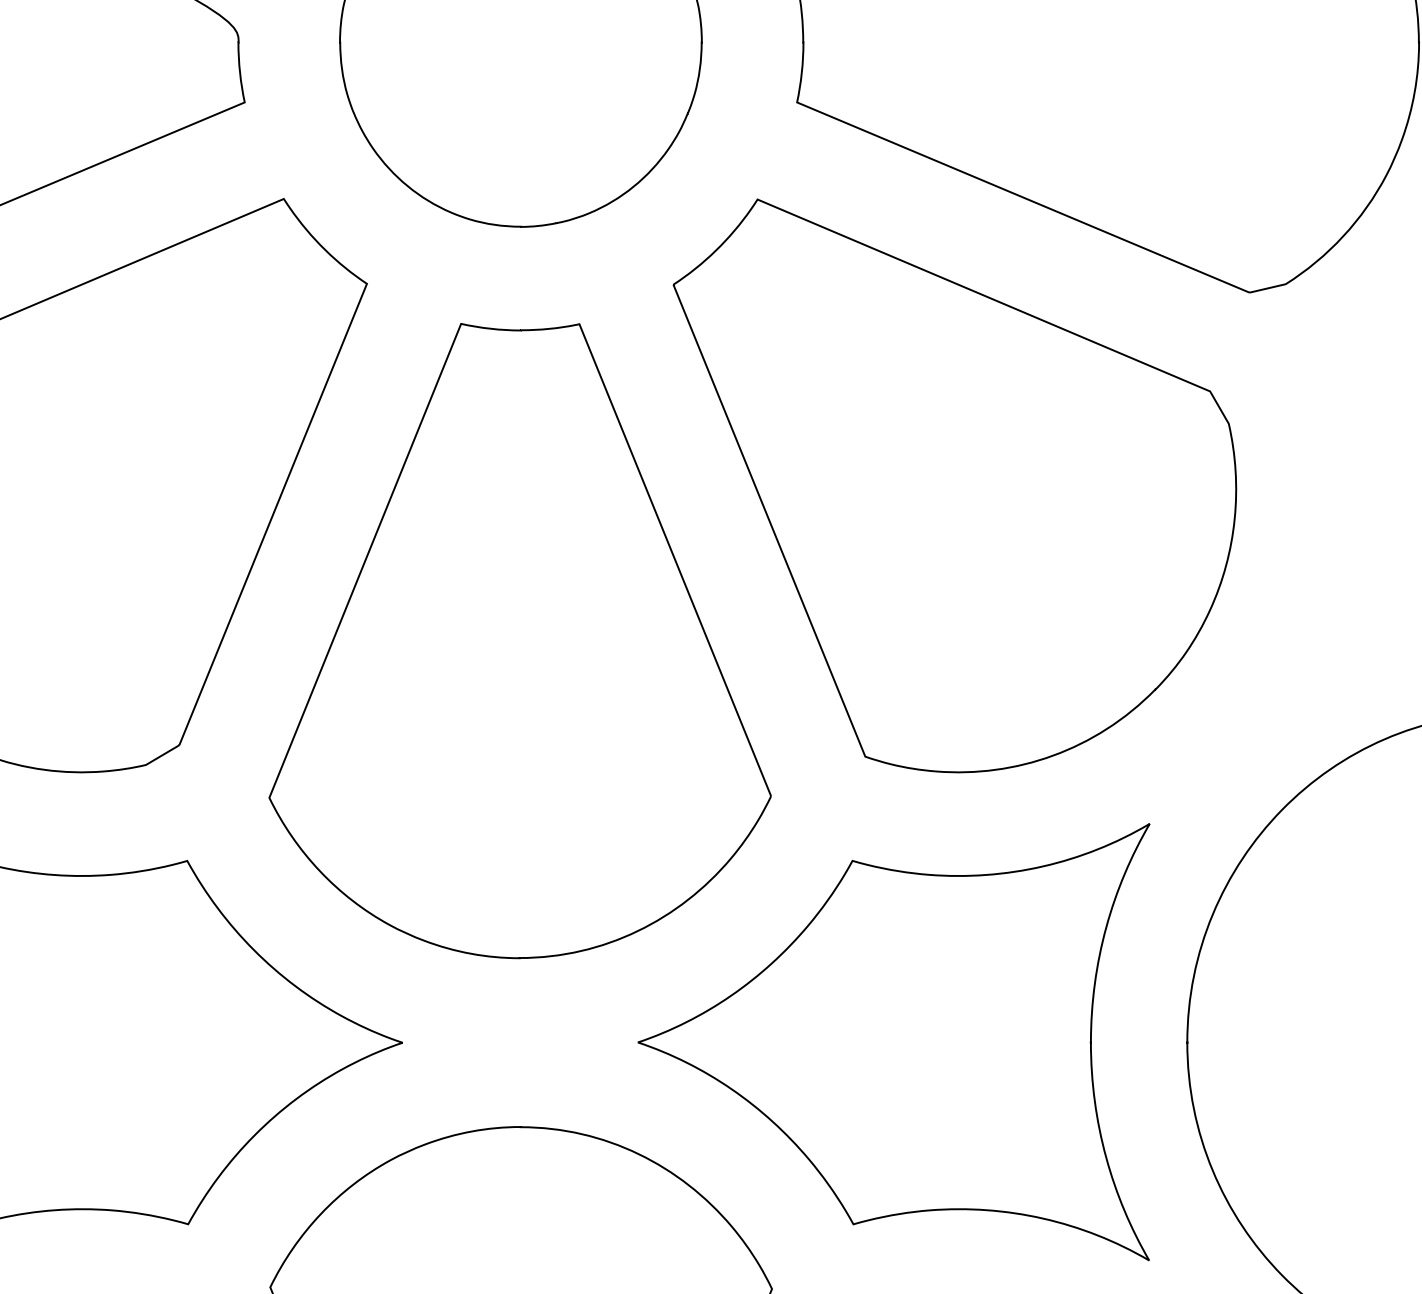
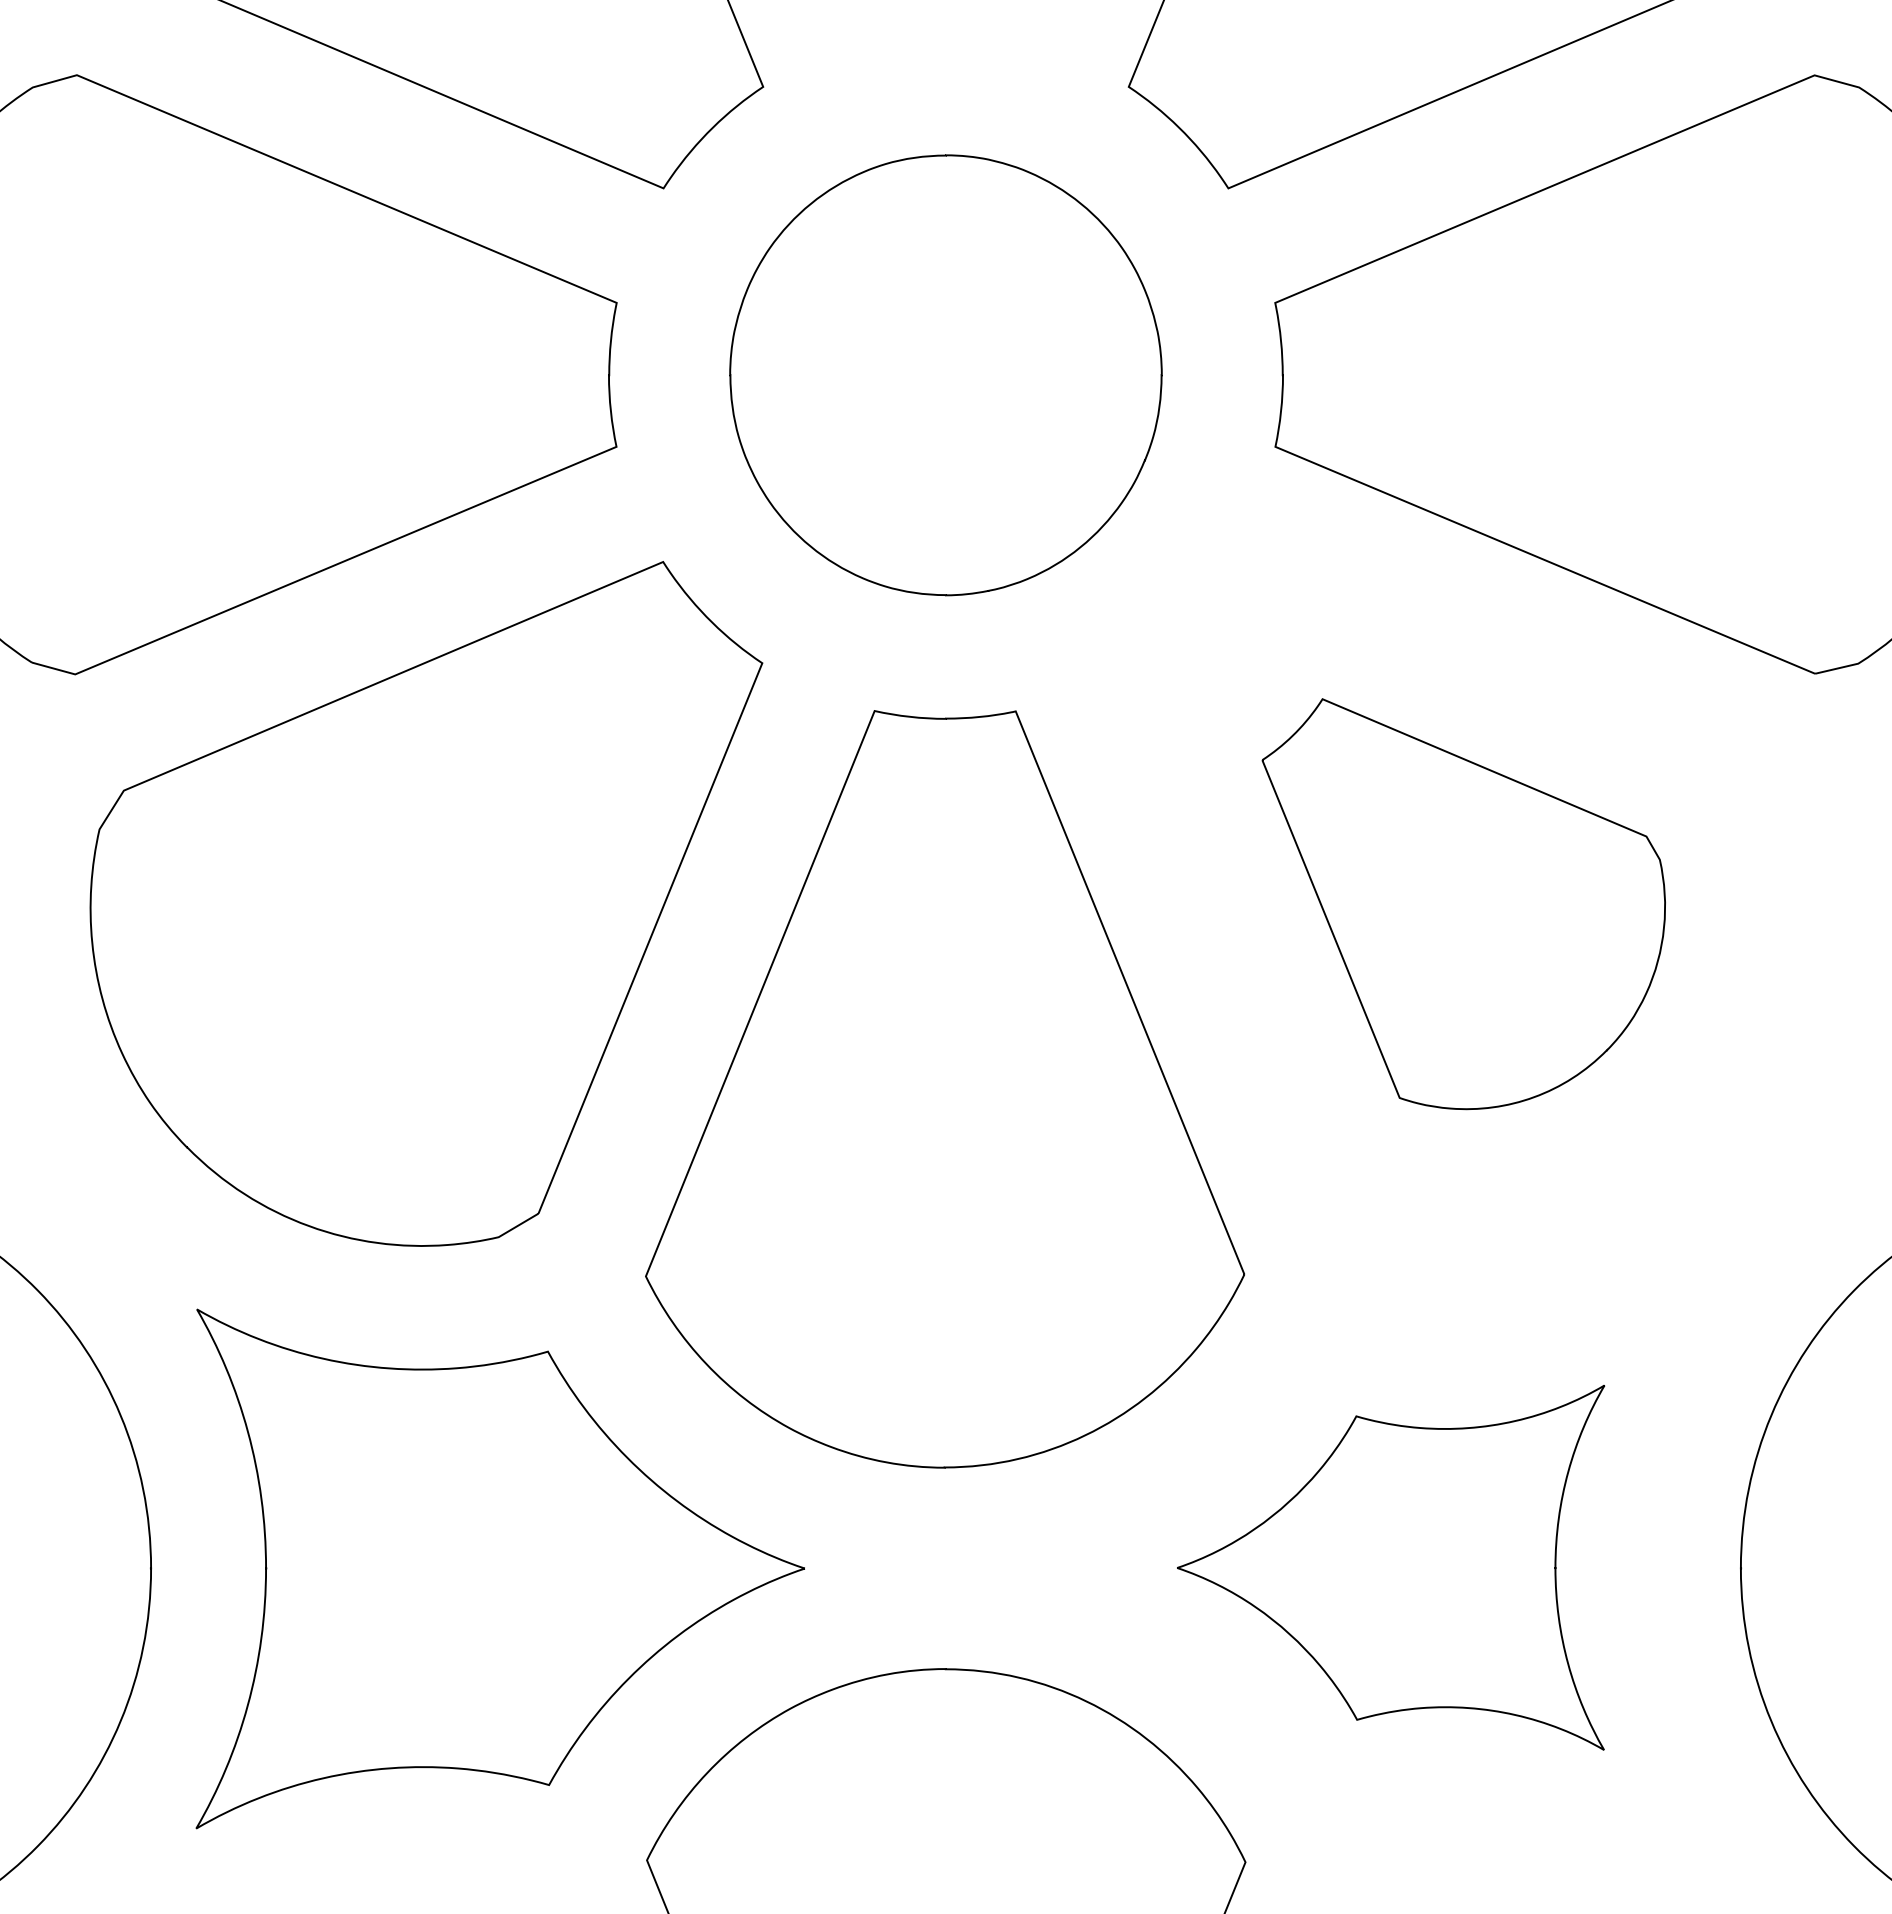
part: (954, 485) -> (1463, 903), size x0.6
part: (893, 1041) -> (1390, 1567), size x0.7

